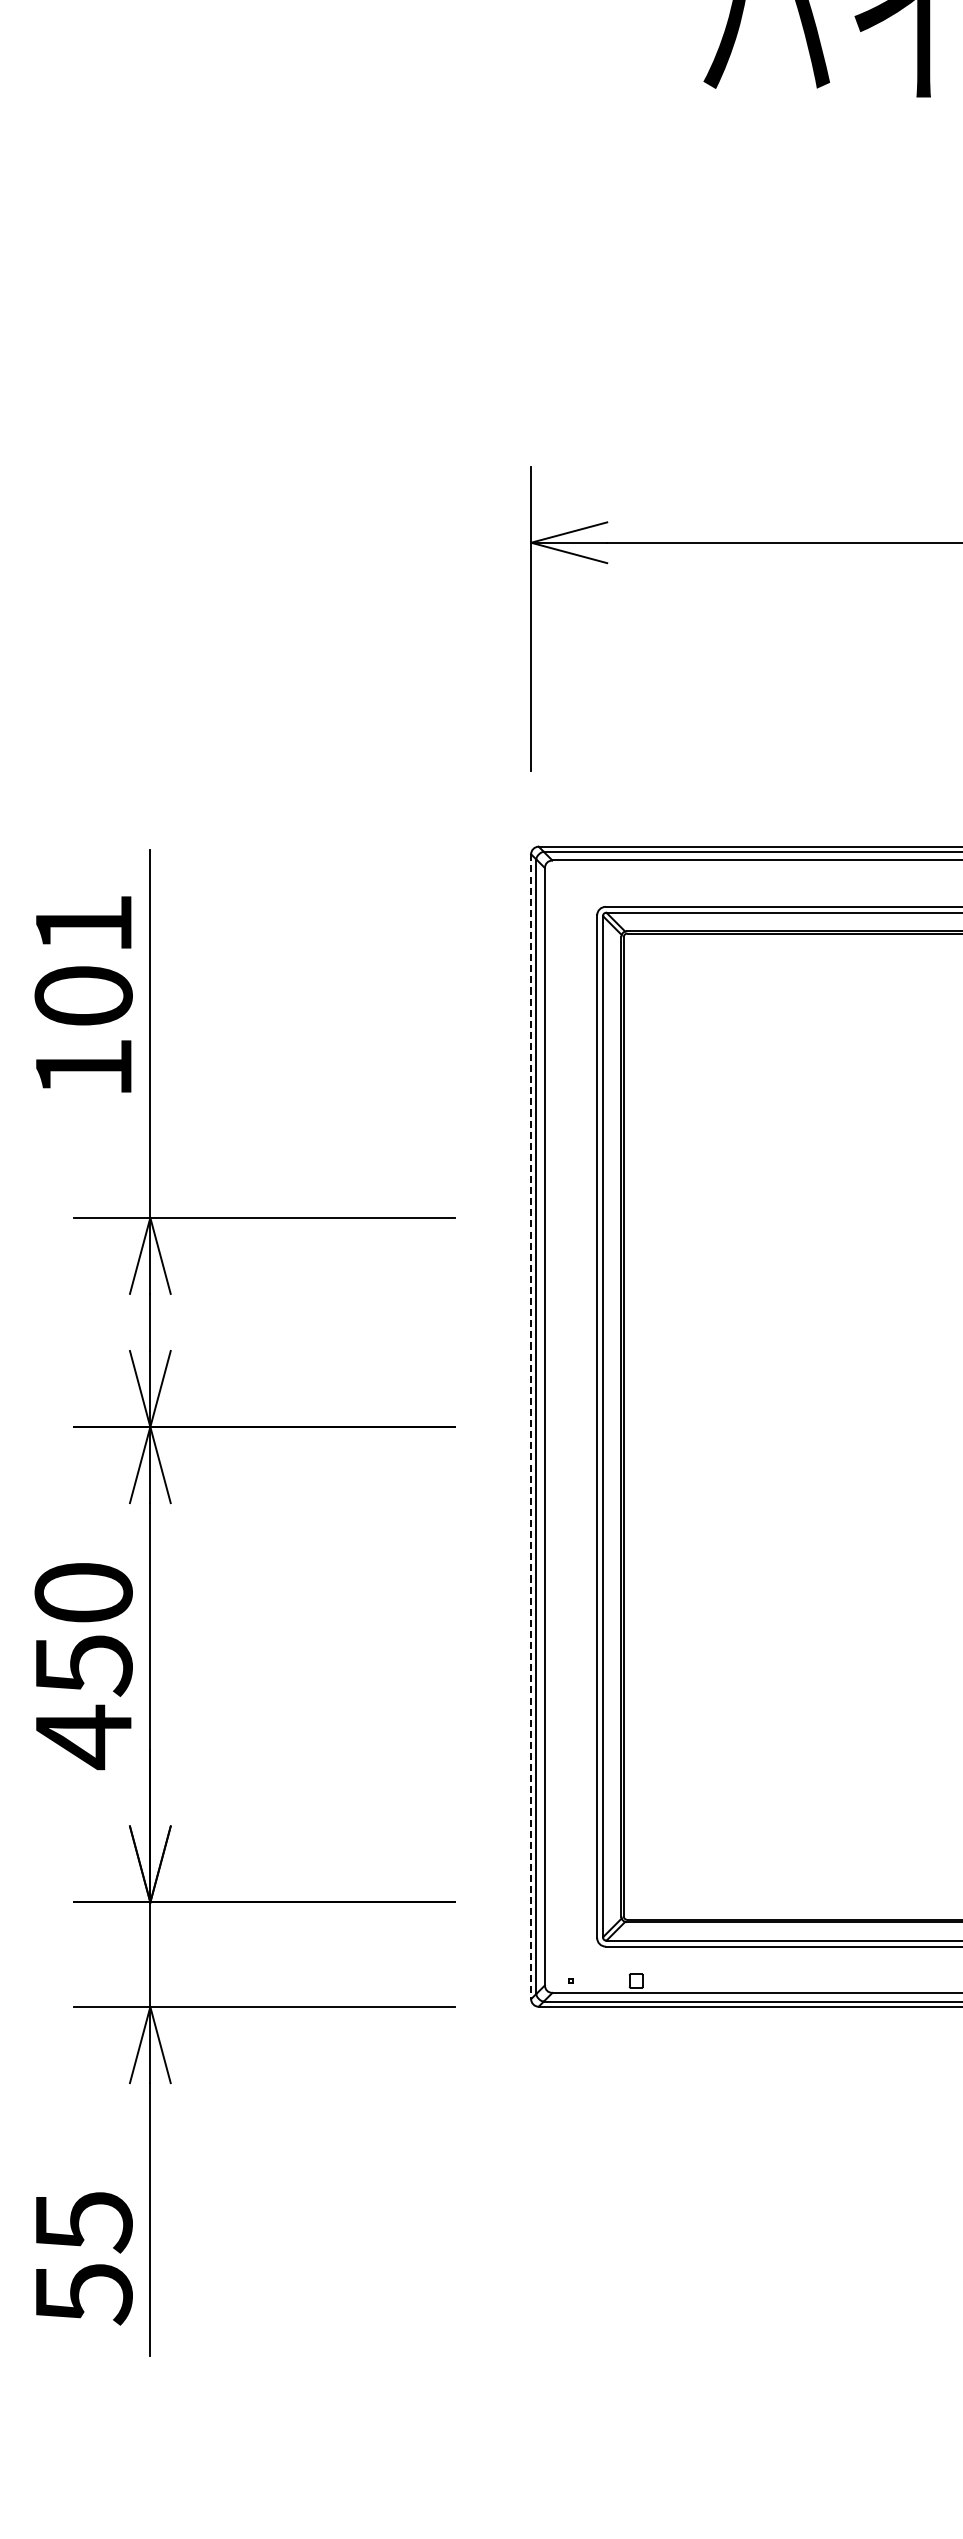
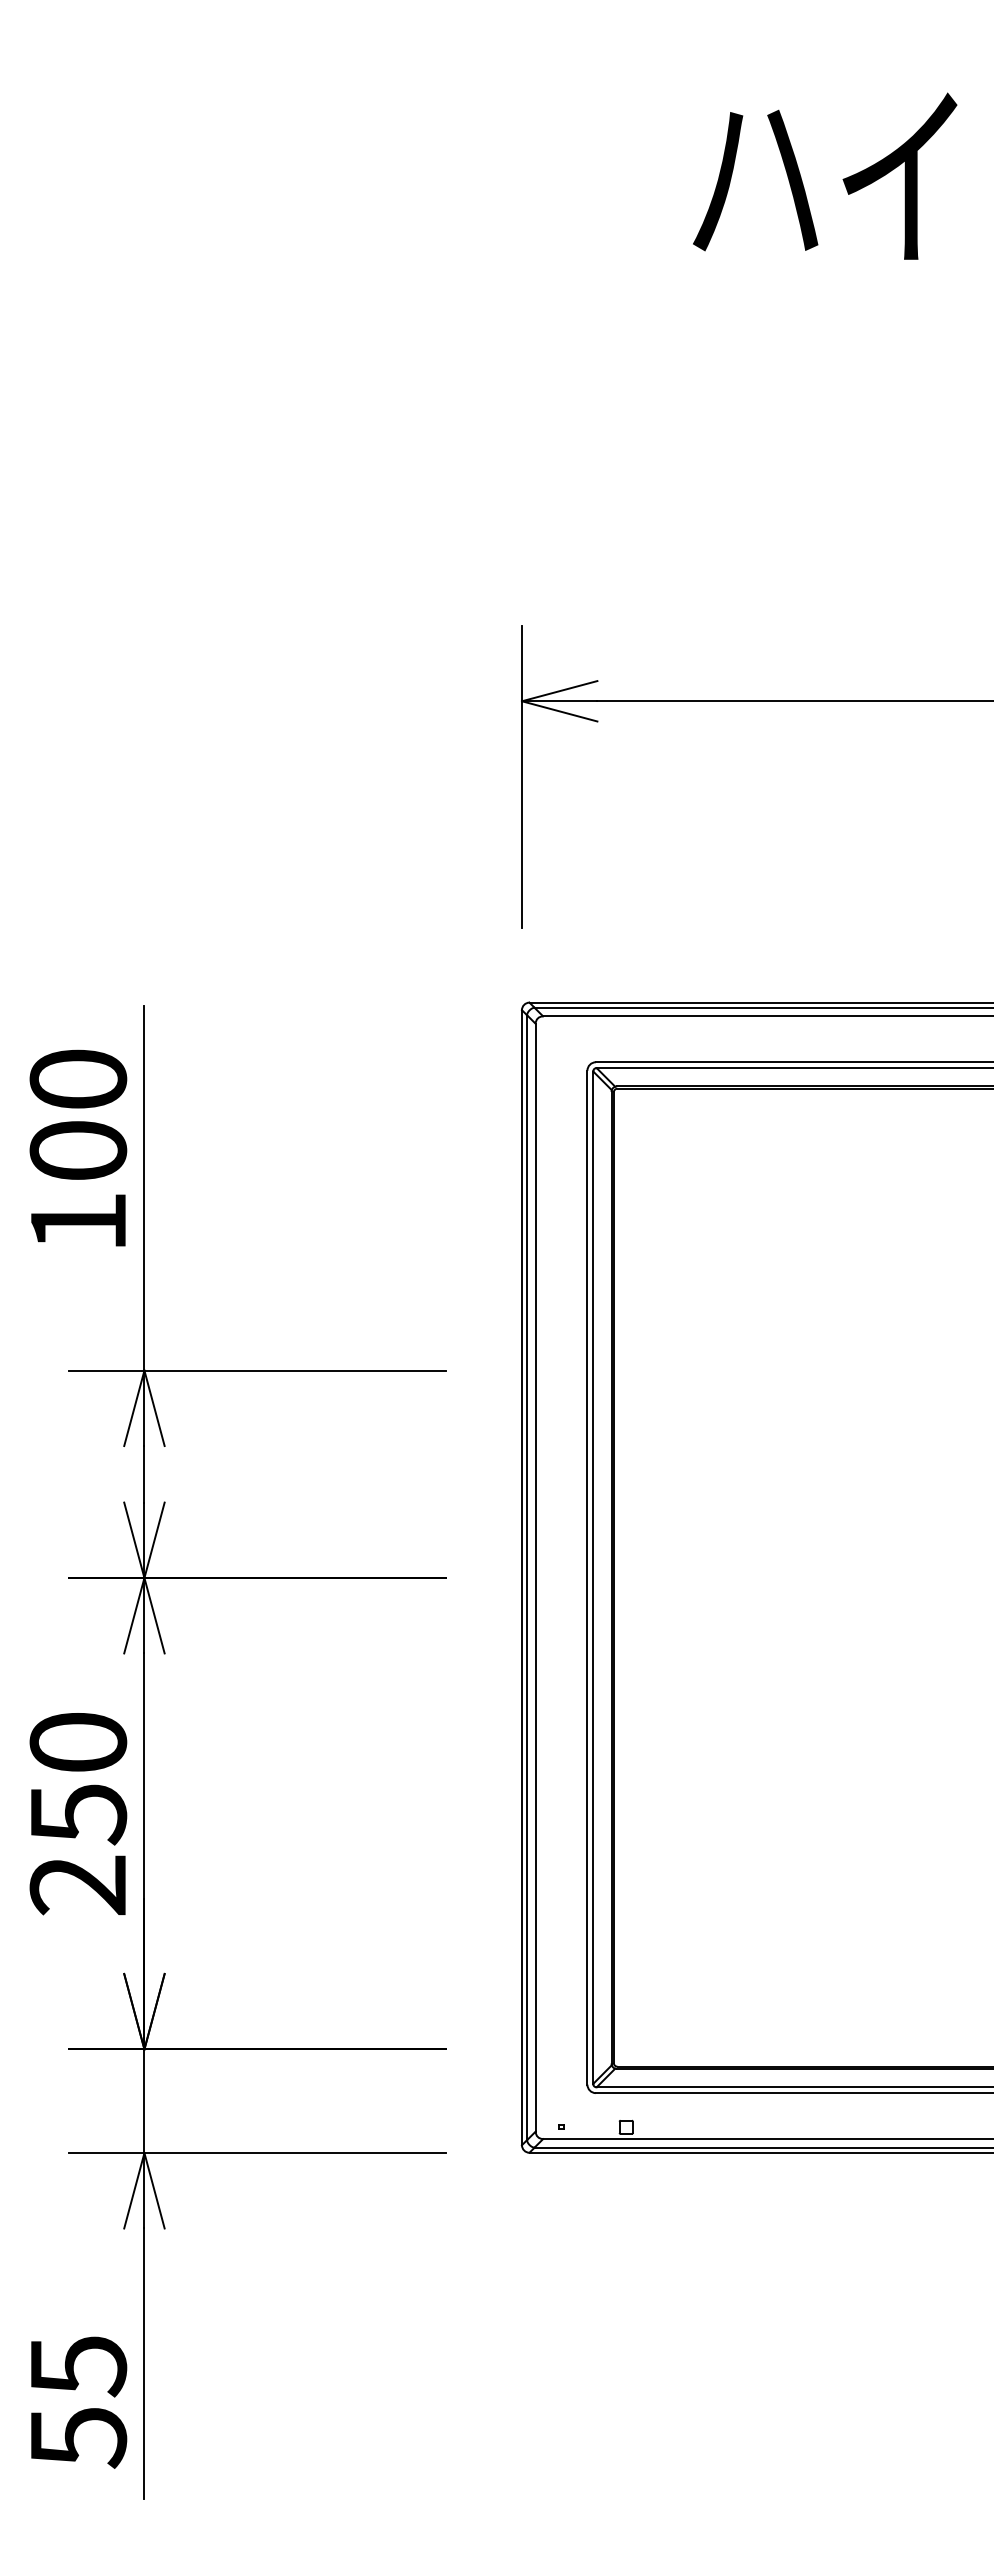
text: (83, 923) -> (78, 1078), 101 -> 100
line: (530, 1426) -> (521, 1577), dashed -> solid
text: (82, 1737) -> (77, 1885), 450 -> 250

